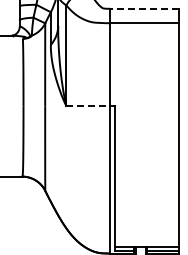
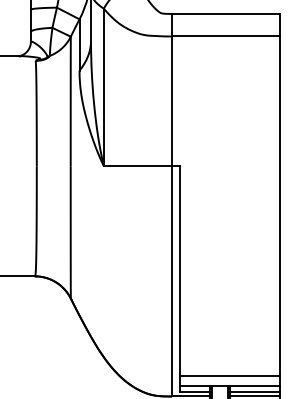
line: (144, 8) -> (225, 13), dashed -> solid
line: (88, 106) -> (138, 166), dashed -> solid
line: (147, 240) -> (230, 376), added

